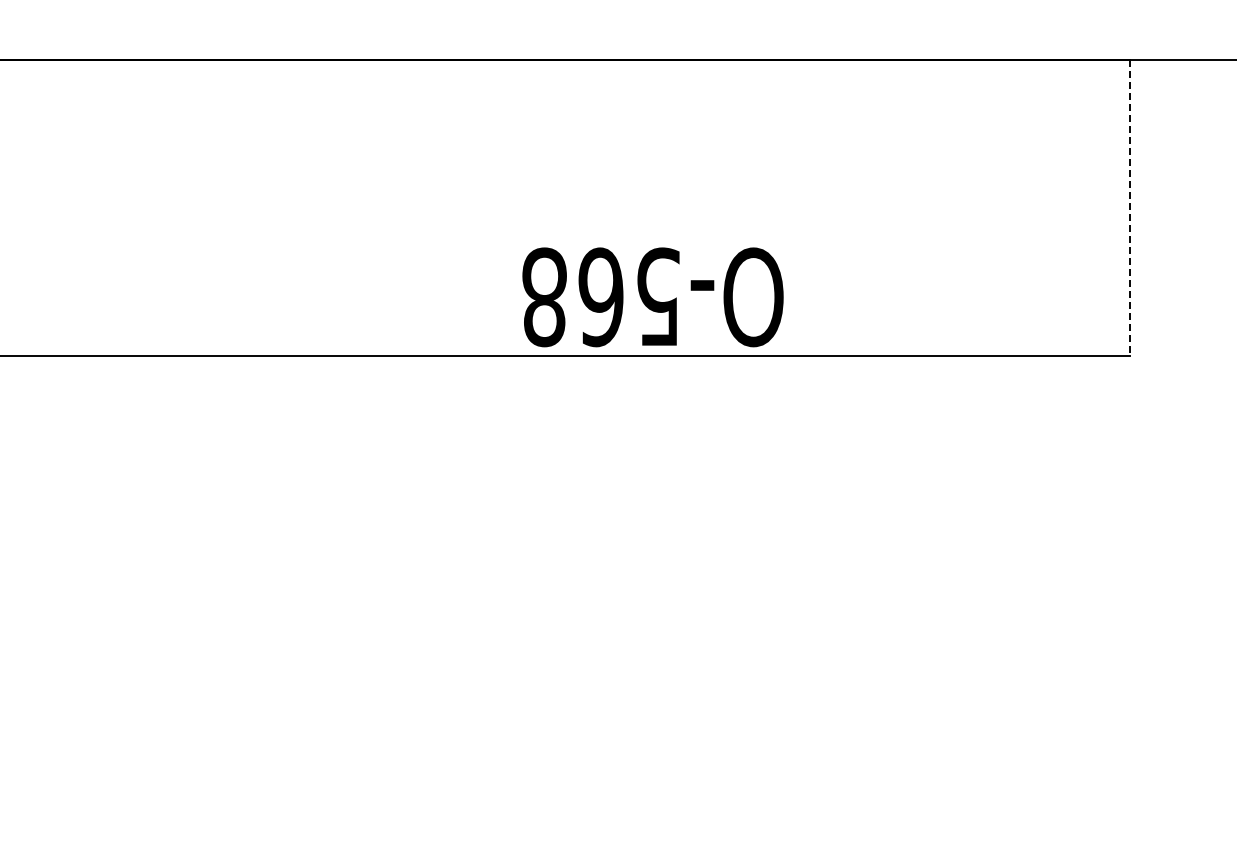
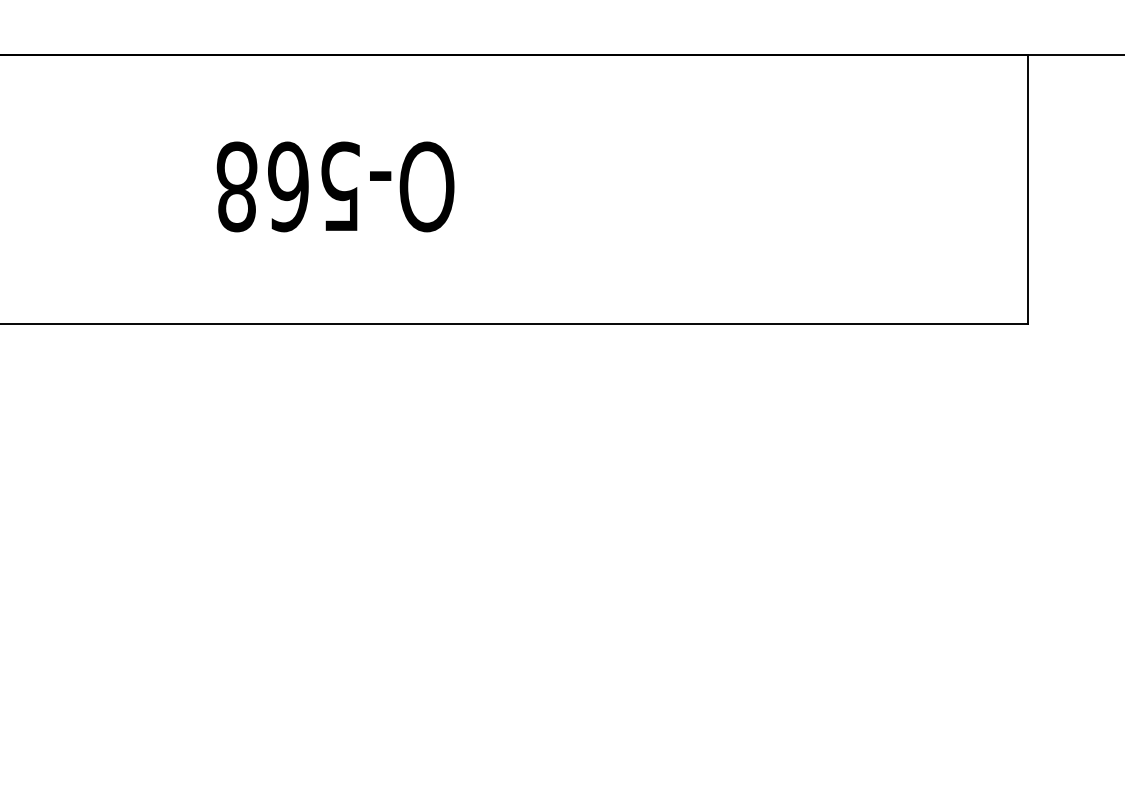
line: (1130, 208) -> (1028, 189), dashed -> solid
text: (652, 297) -> (335, 187), moved

